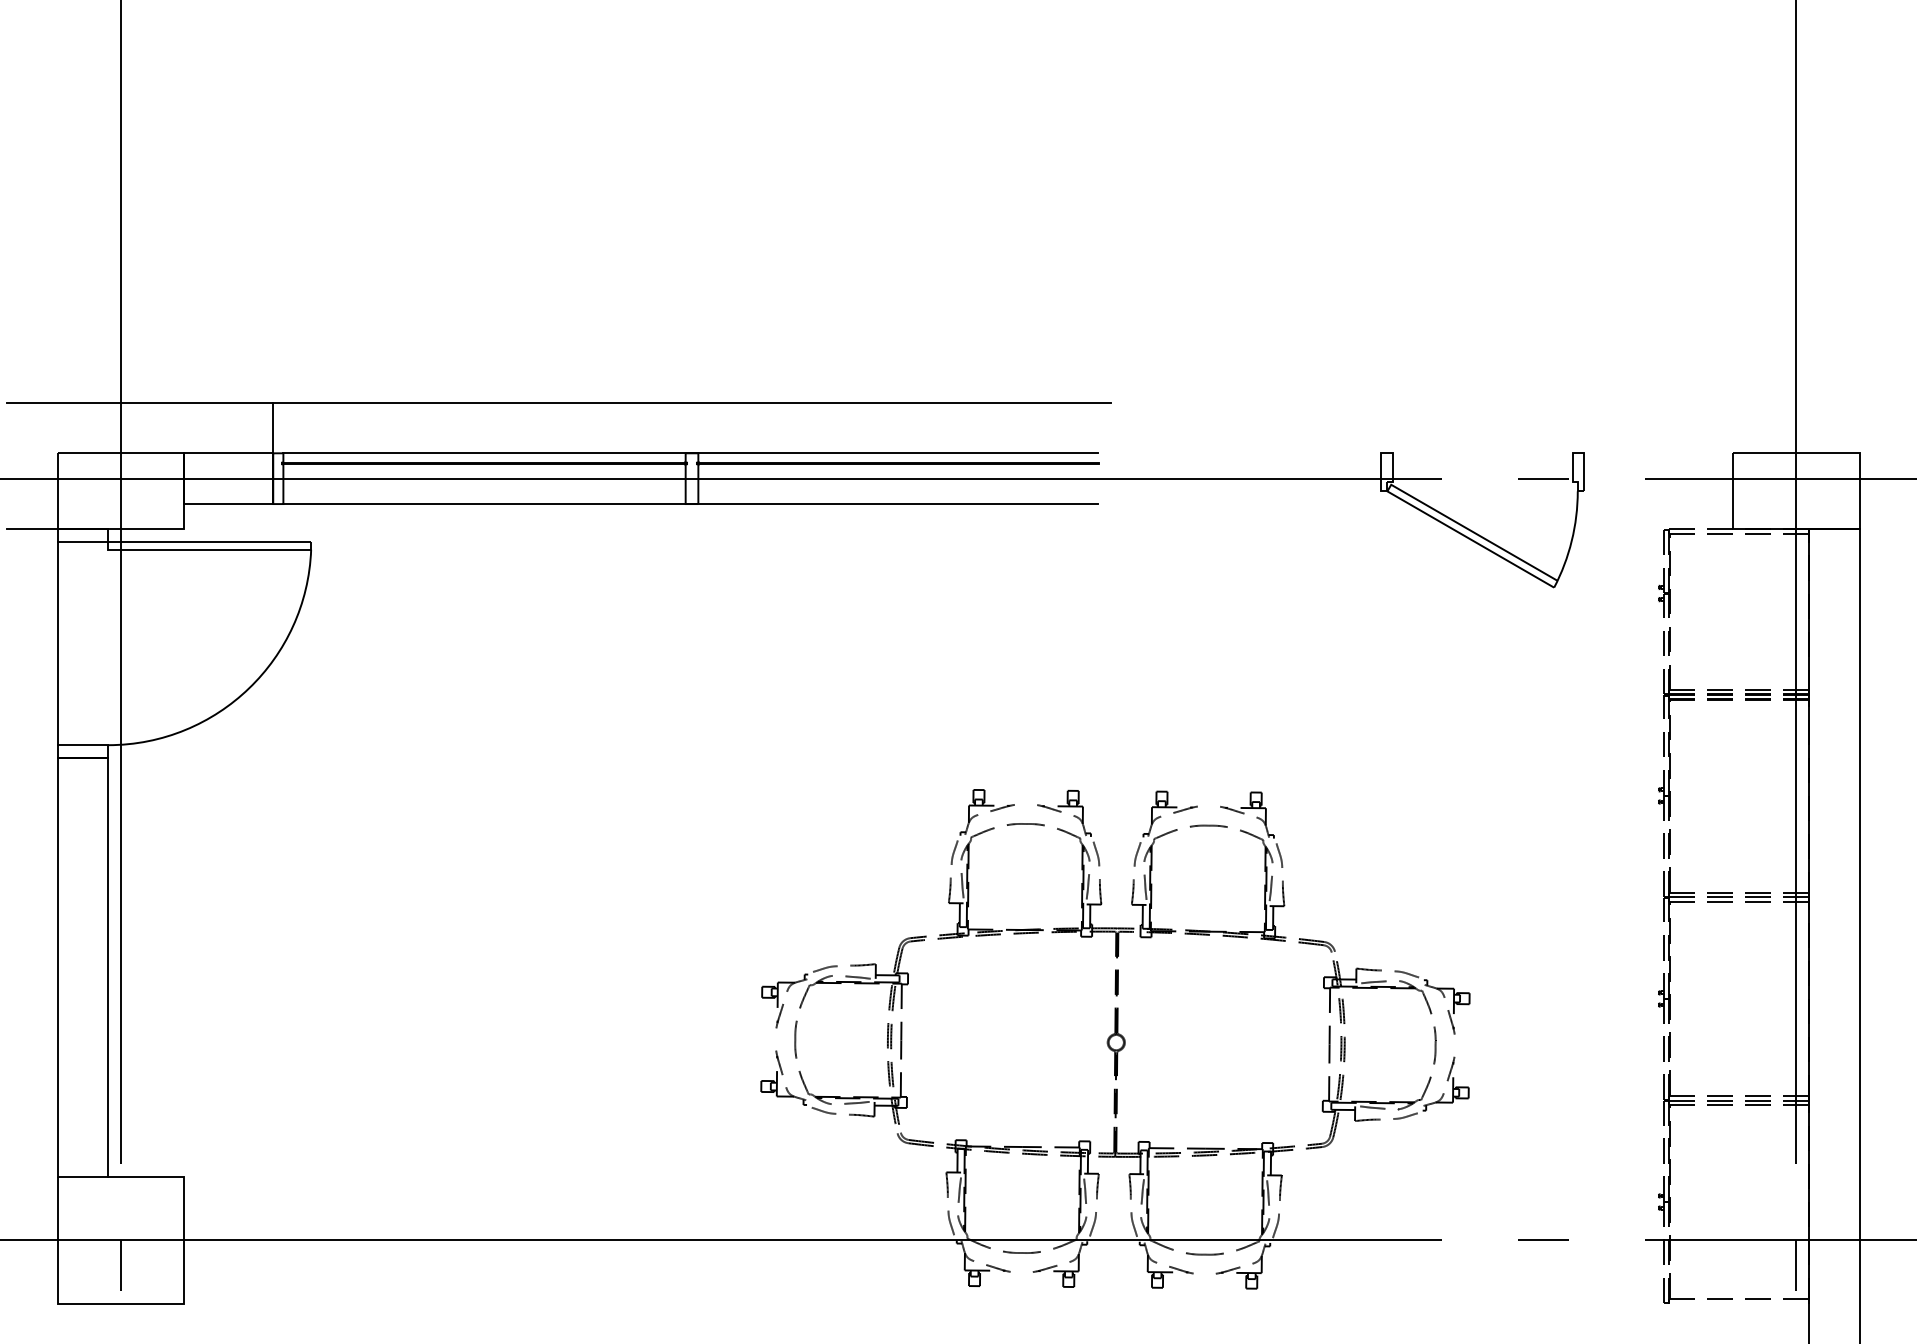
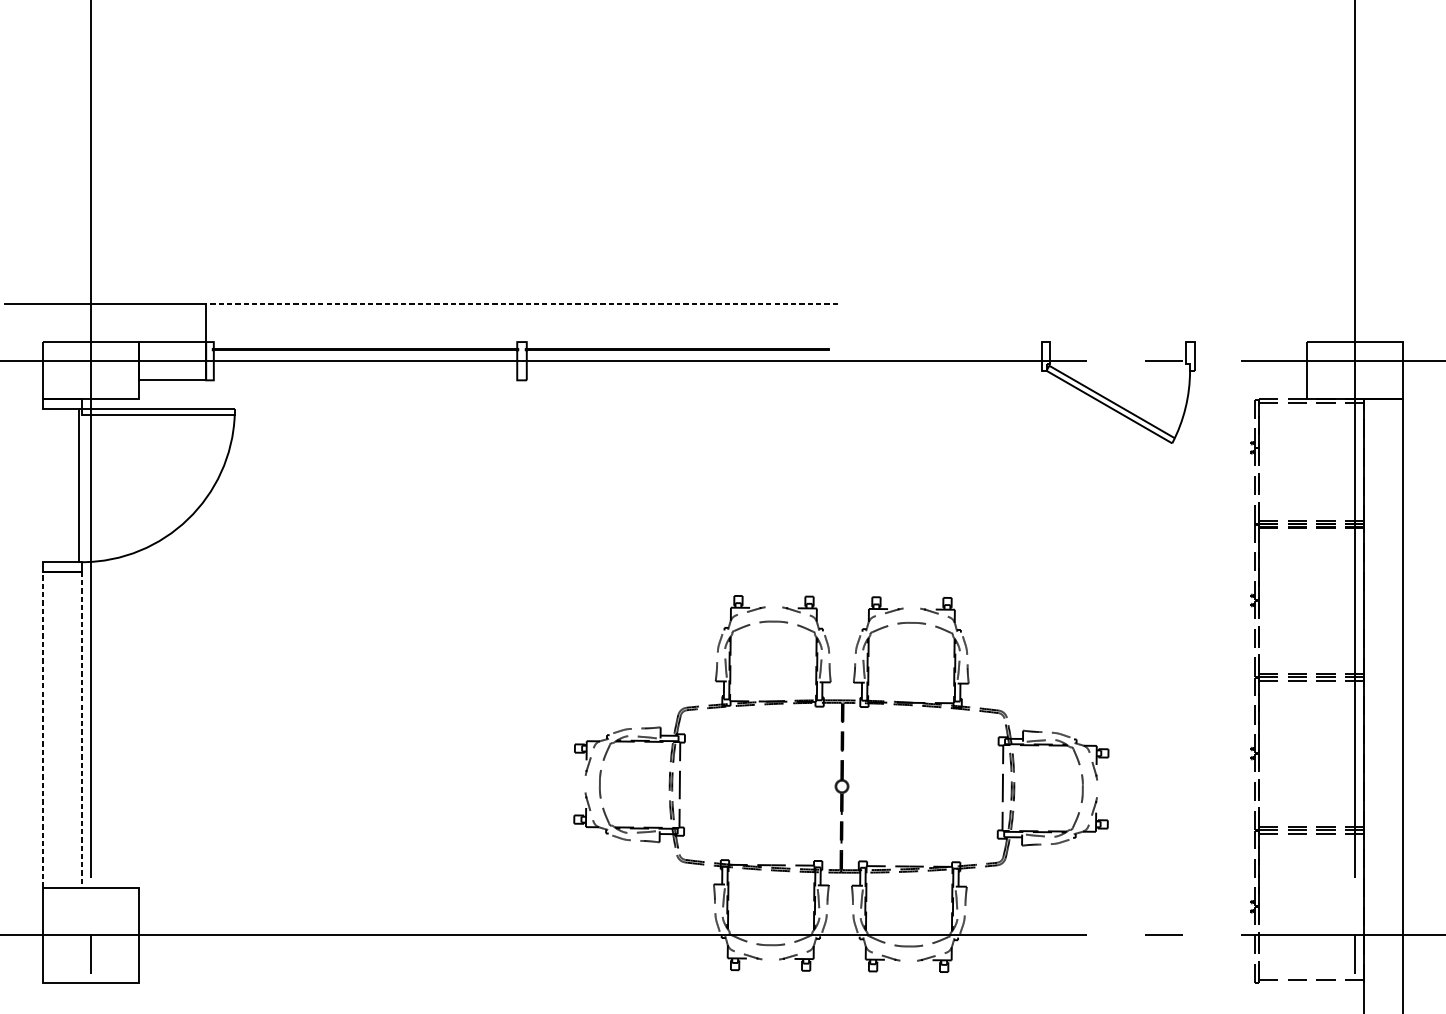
line: (692, 402) -> (522, 303), solid -> dashed
line: (690, 453) -> (520, 342), removed
line: (690, 504) -> (520, 380), removed
line: (31, 529) -> (23, 399), removed
line: (57, 643) -> (78, 485), moved
line: (57, 966) -> (43, 729), solid -> dashed
line: (108, 967) -> (81, 729), solid -> dashed

